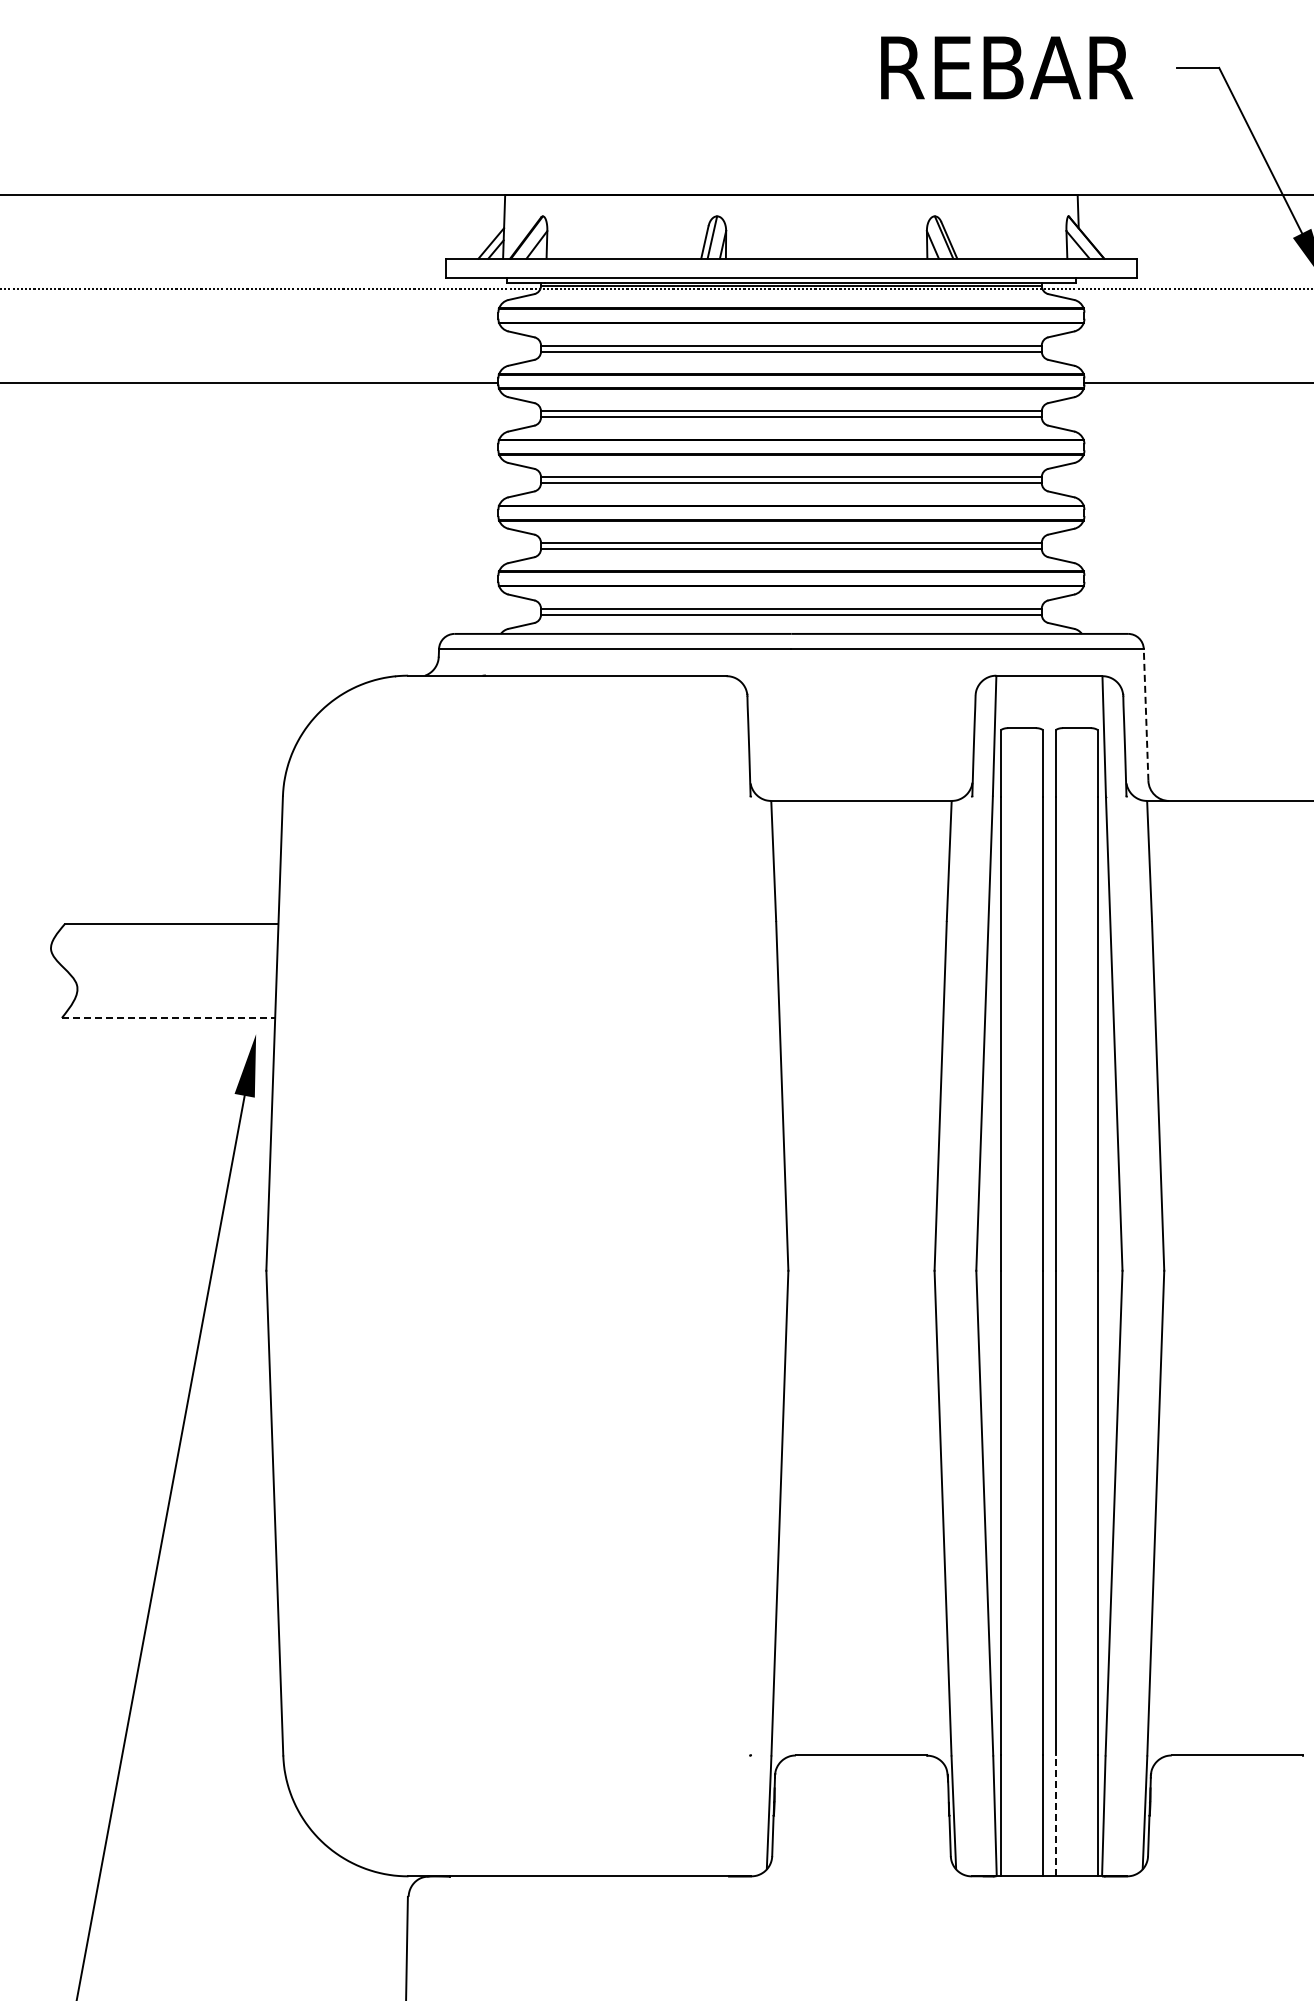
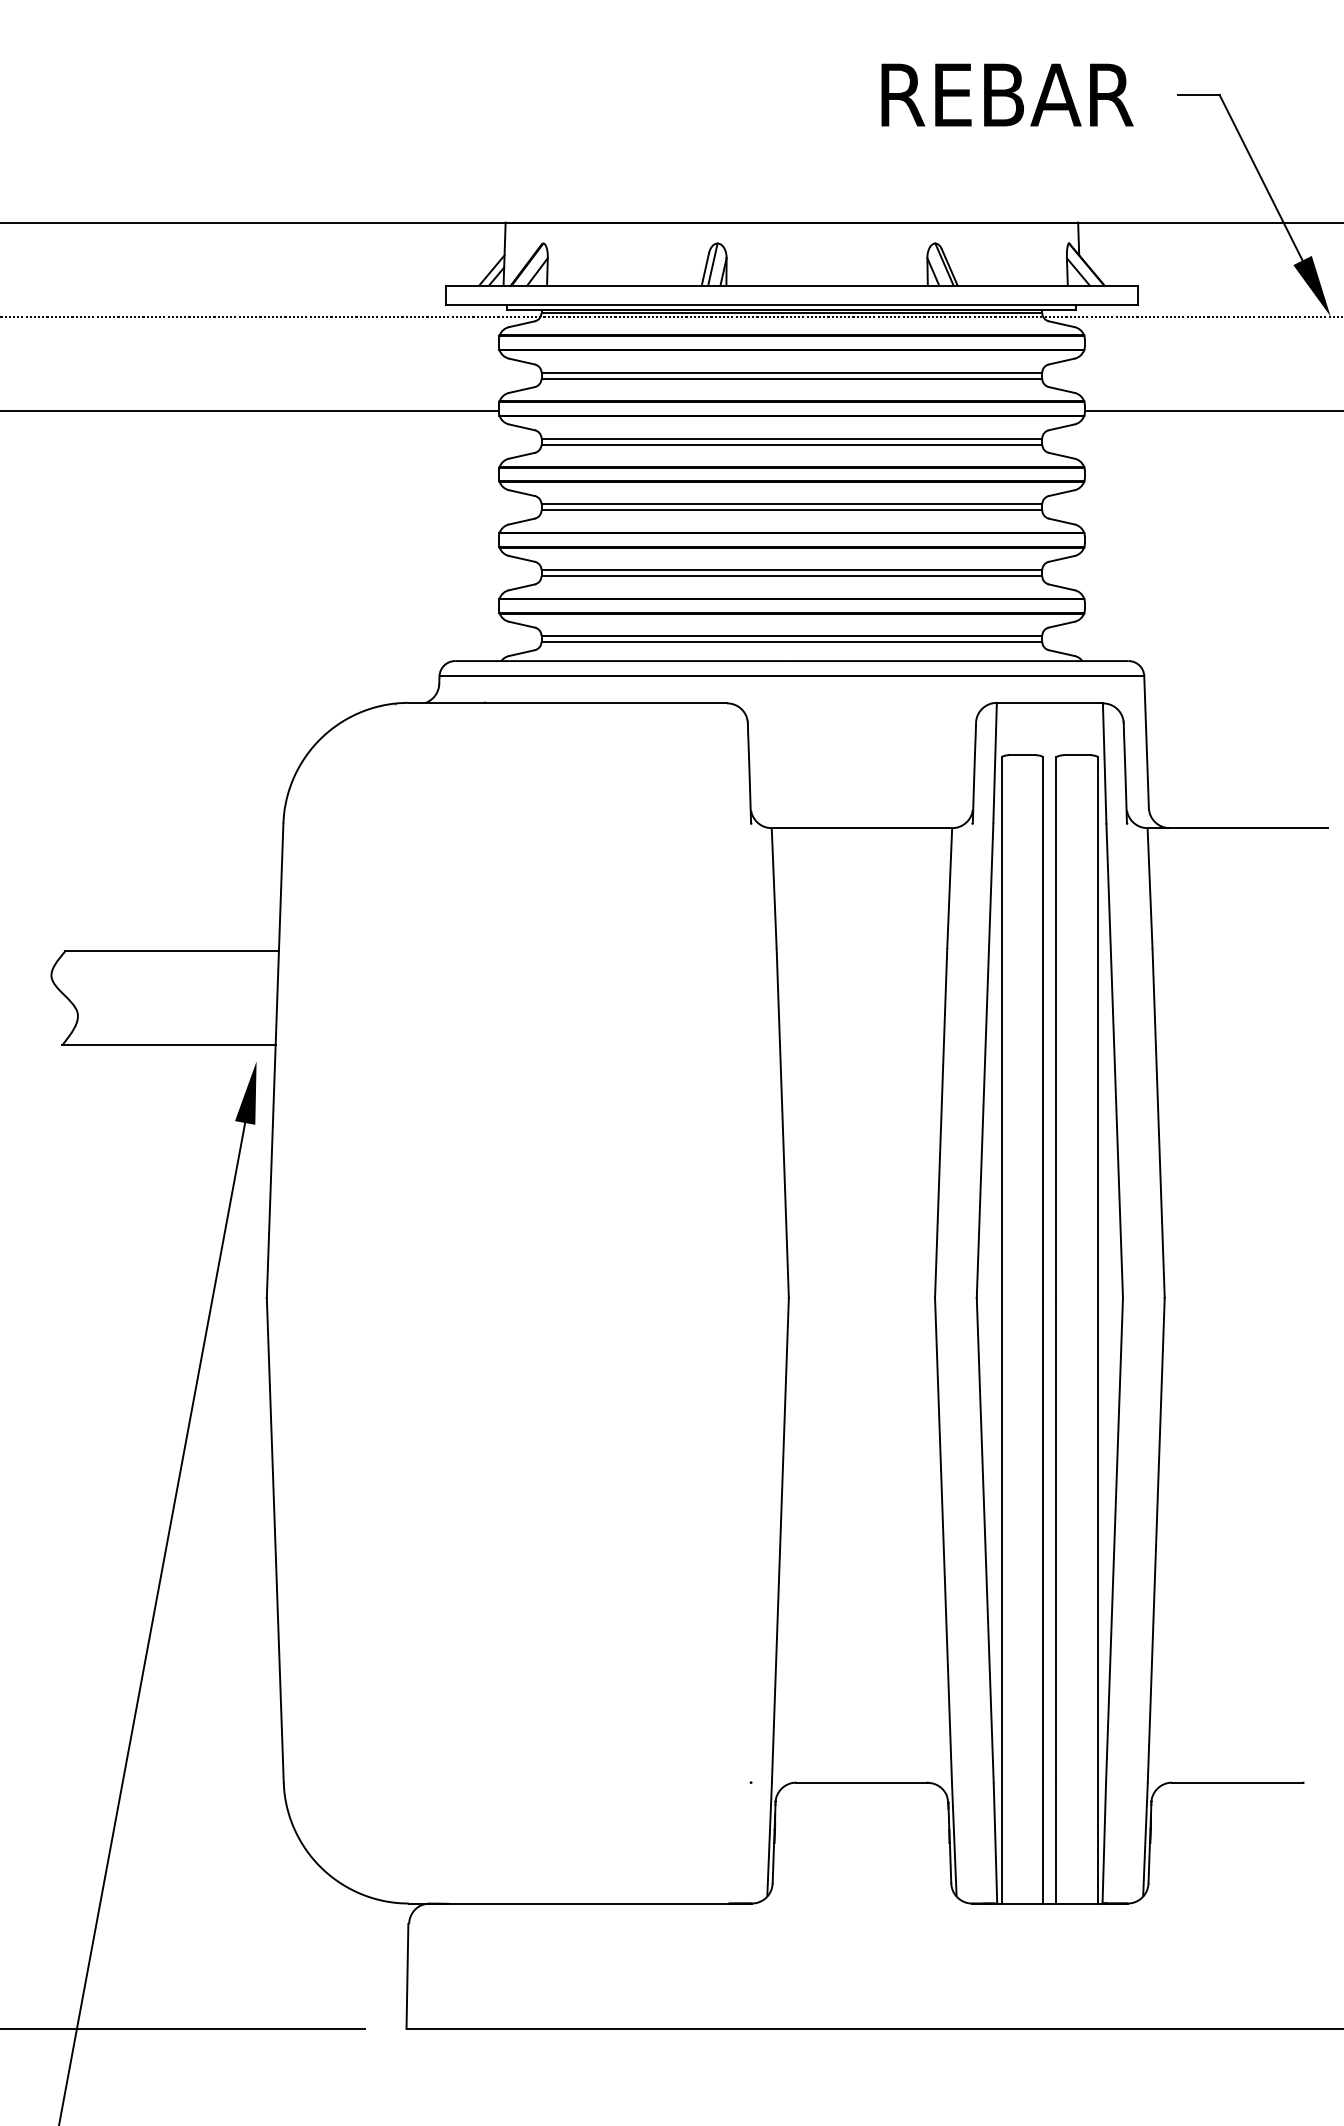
line: (1146, 715) -> (1146, 742), dashed -> solid
line: (169, 1018) -> (169, 1045), dashed -> solid
line: (1056, 1815) -> (1056, 1842), dashed -> solid

